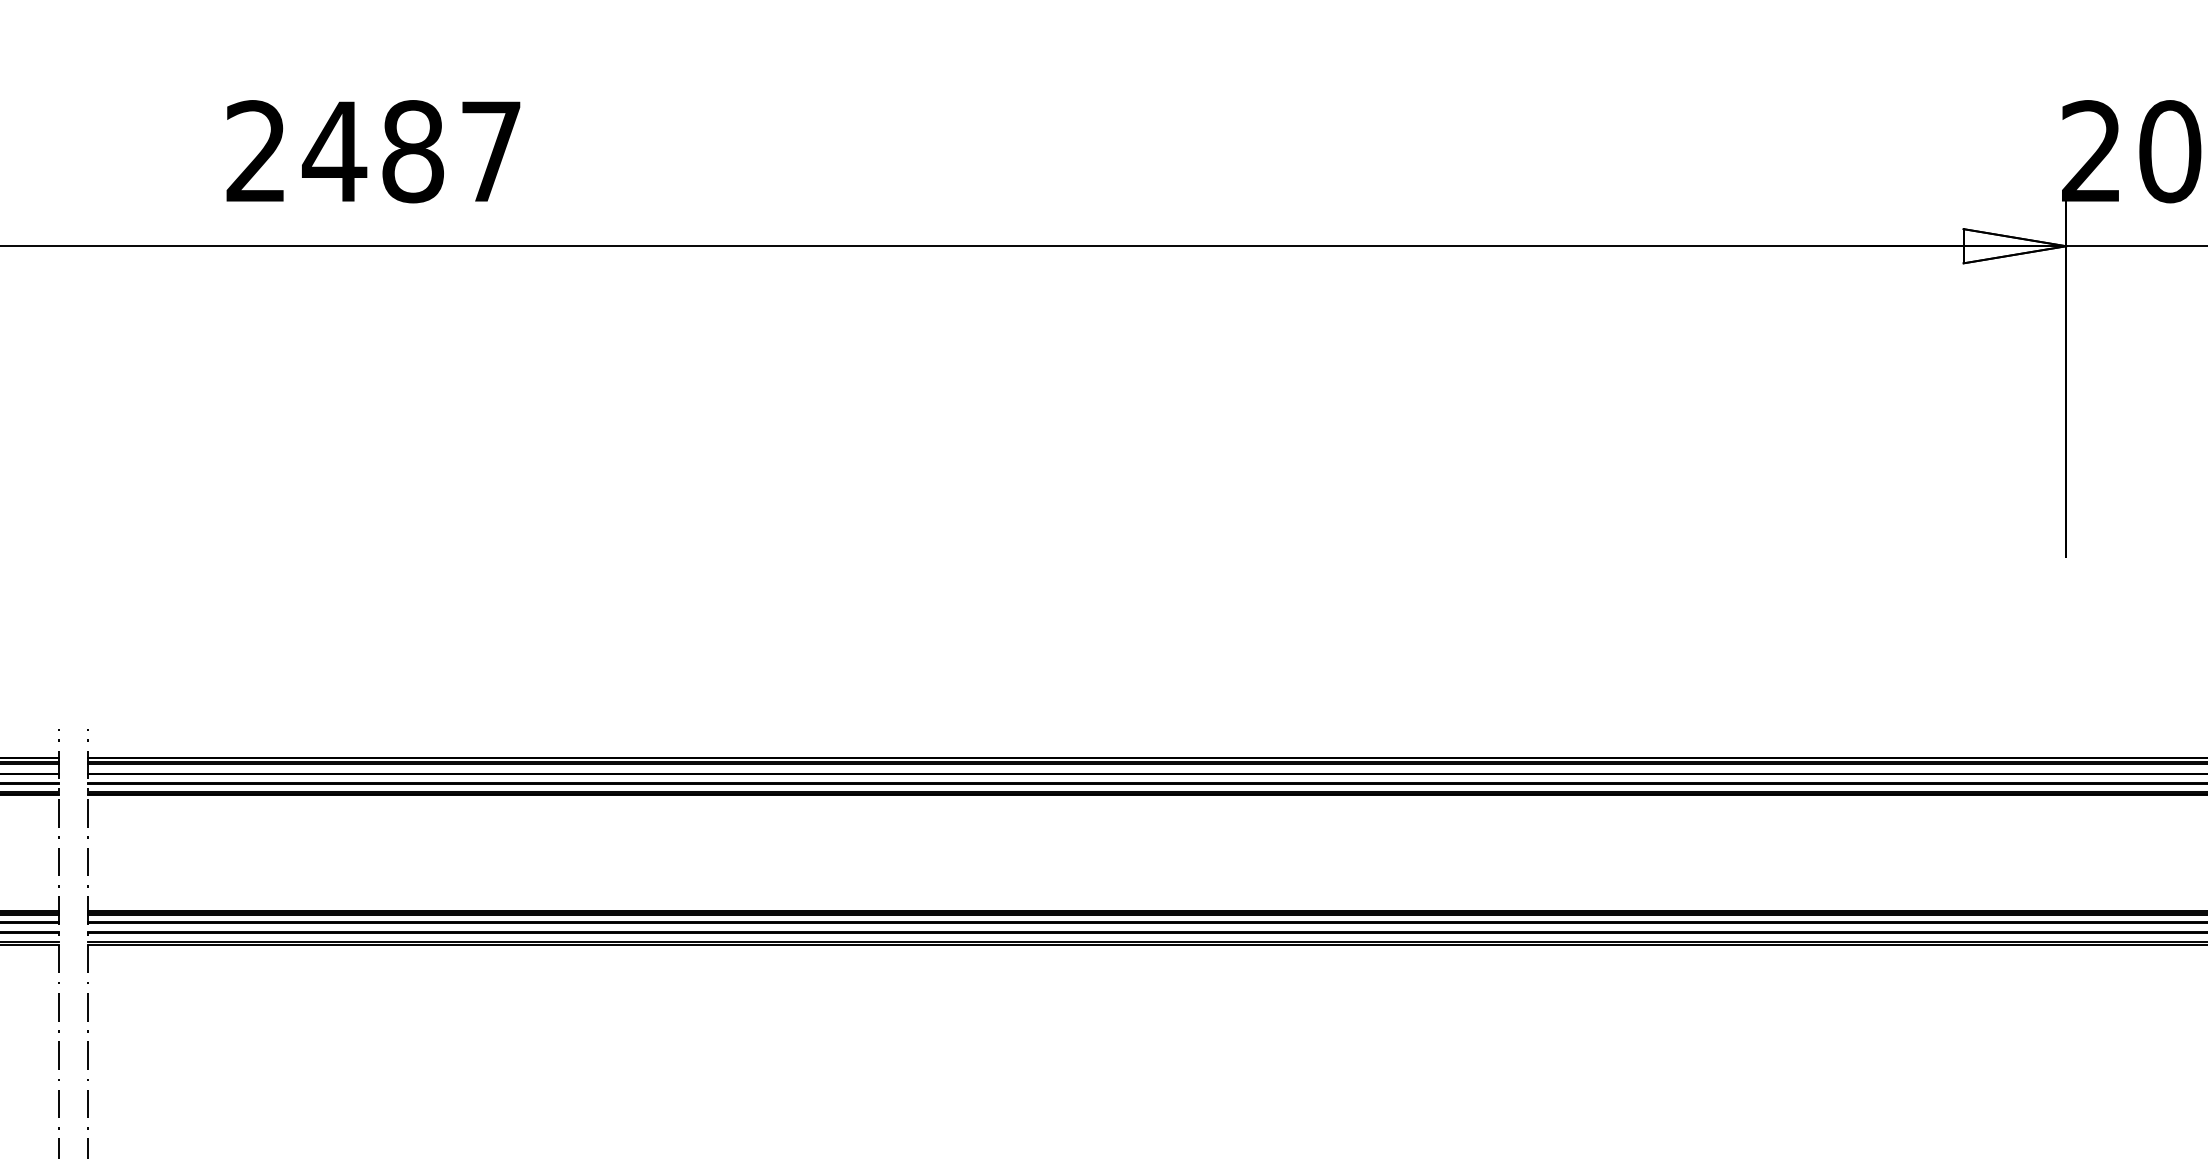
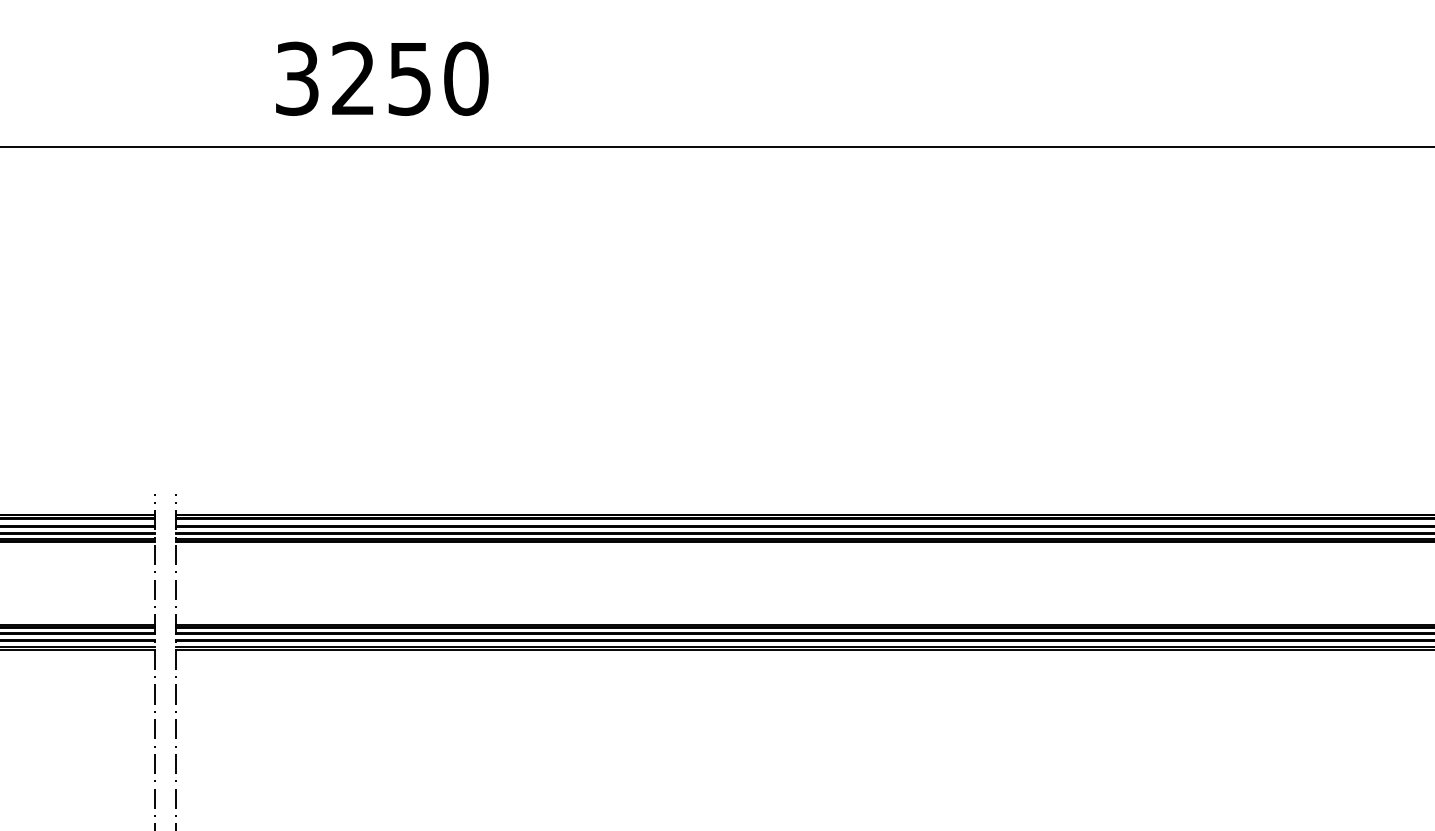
text: (374, 151) -> (382, 78), 2487 -> 3250

